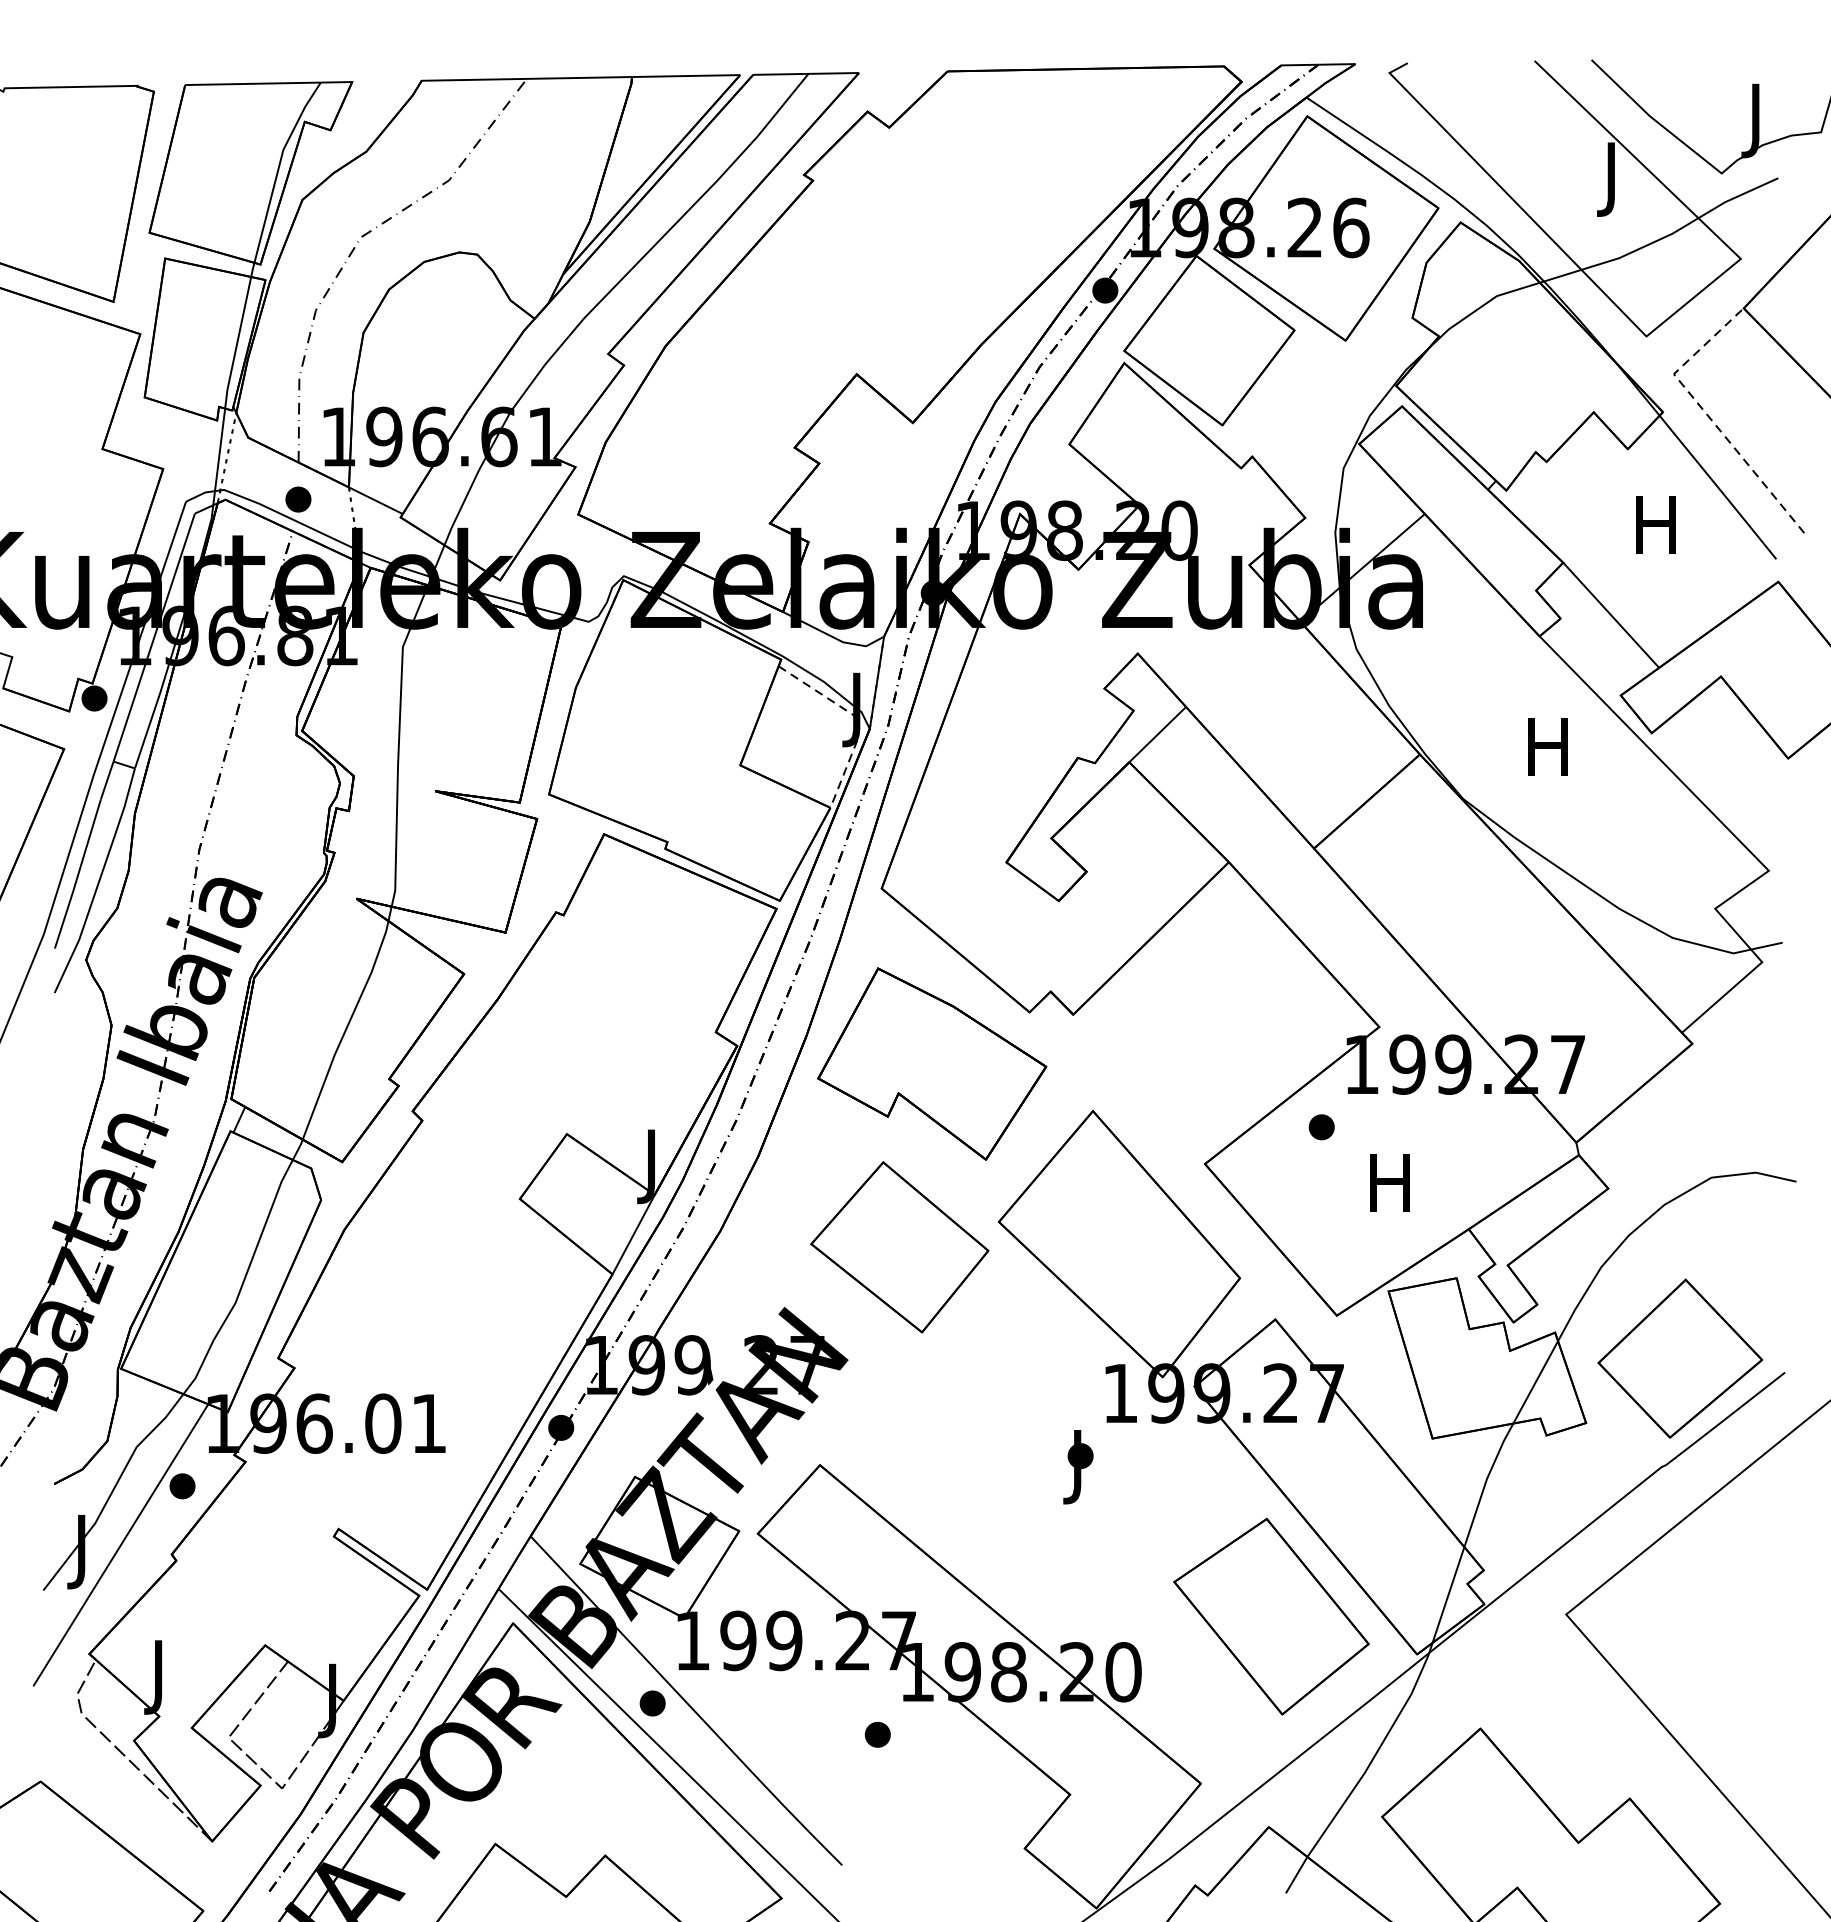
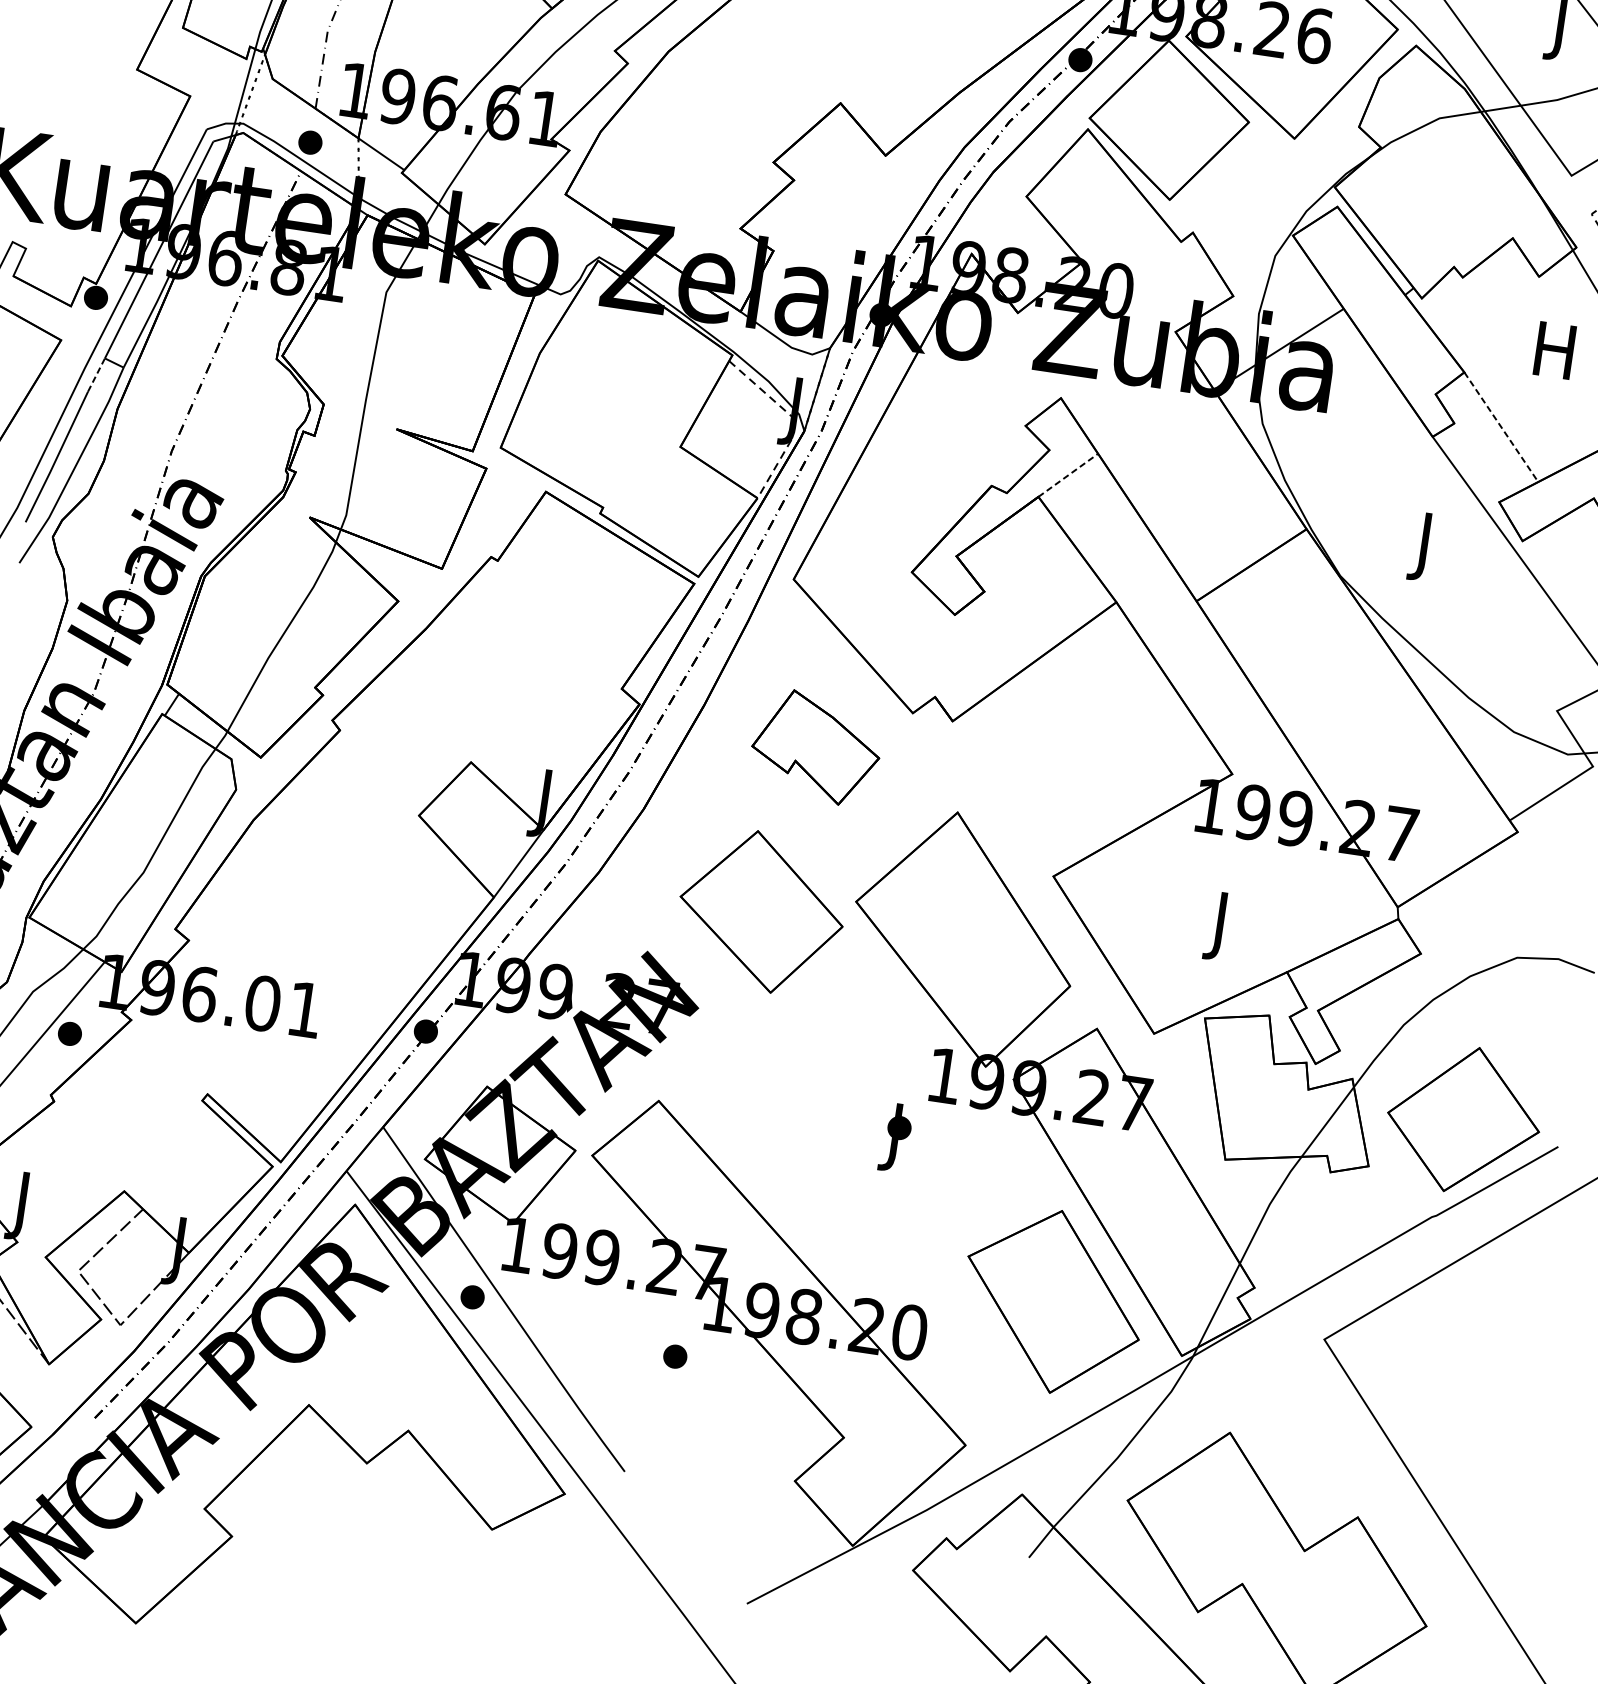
line: (1611, 615) -> (1501, 427), solid -> dashed
line: (1157, 734) -> (1068, 475), solid -> dashed
text: (1547, 755) -> (1423, 547), H -> J
line: (107, 780) -> (96, 374), solid -> dashed
part: (932, 1063) -> (816, 747), size x0.6
part: (1321, 1127) -> (1165, 858), removed
text: (1389, 1191) -> (1219, 926), H -> J

